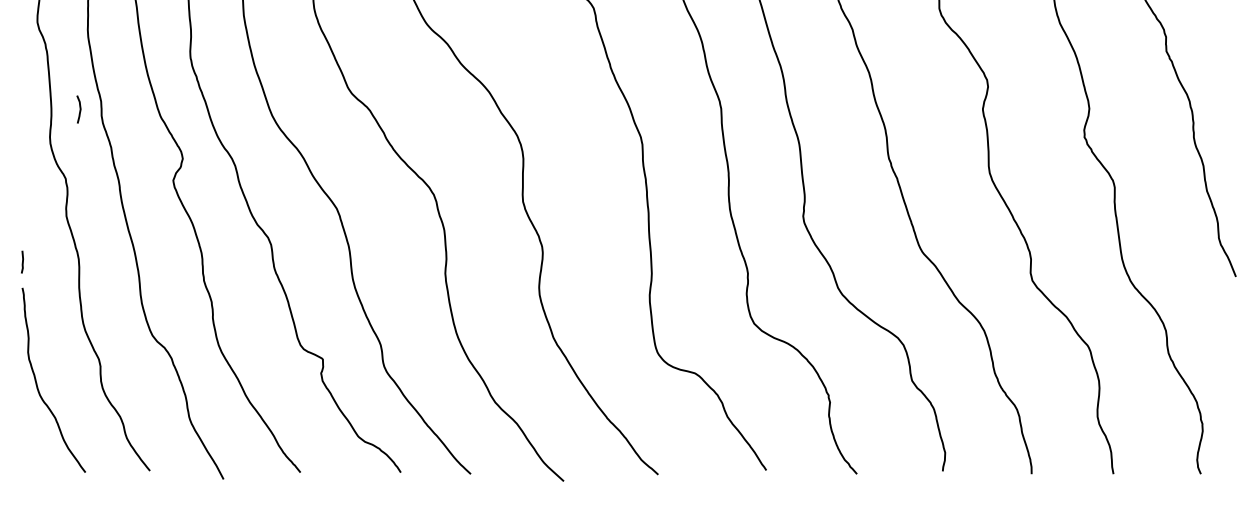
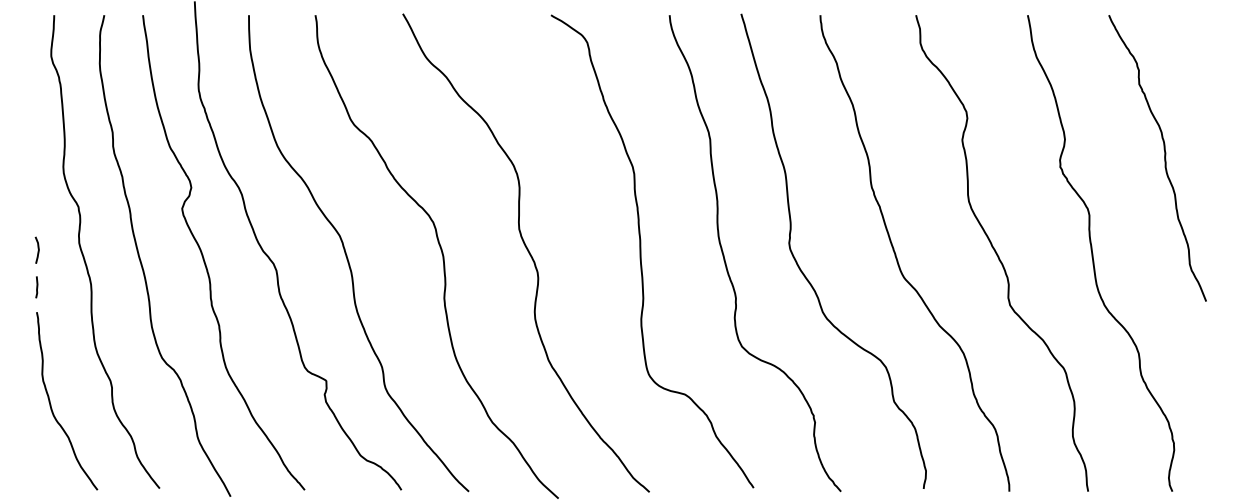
curve: (79, 107) -> (37, 248), moved

